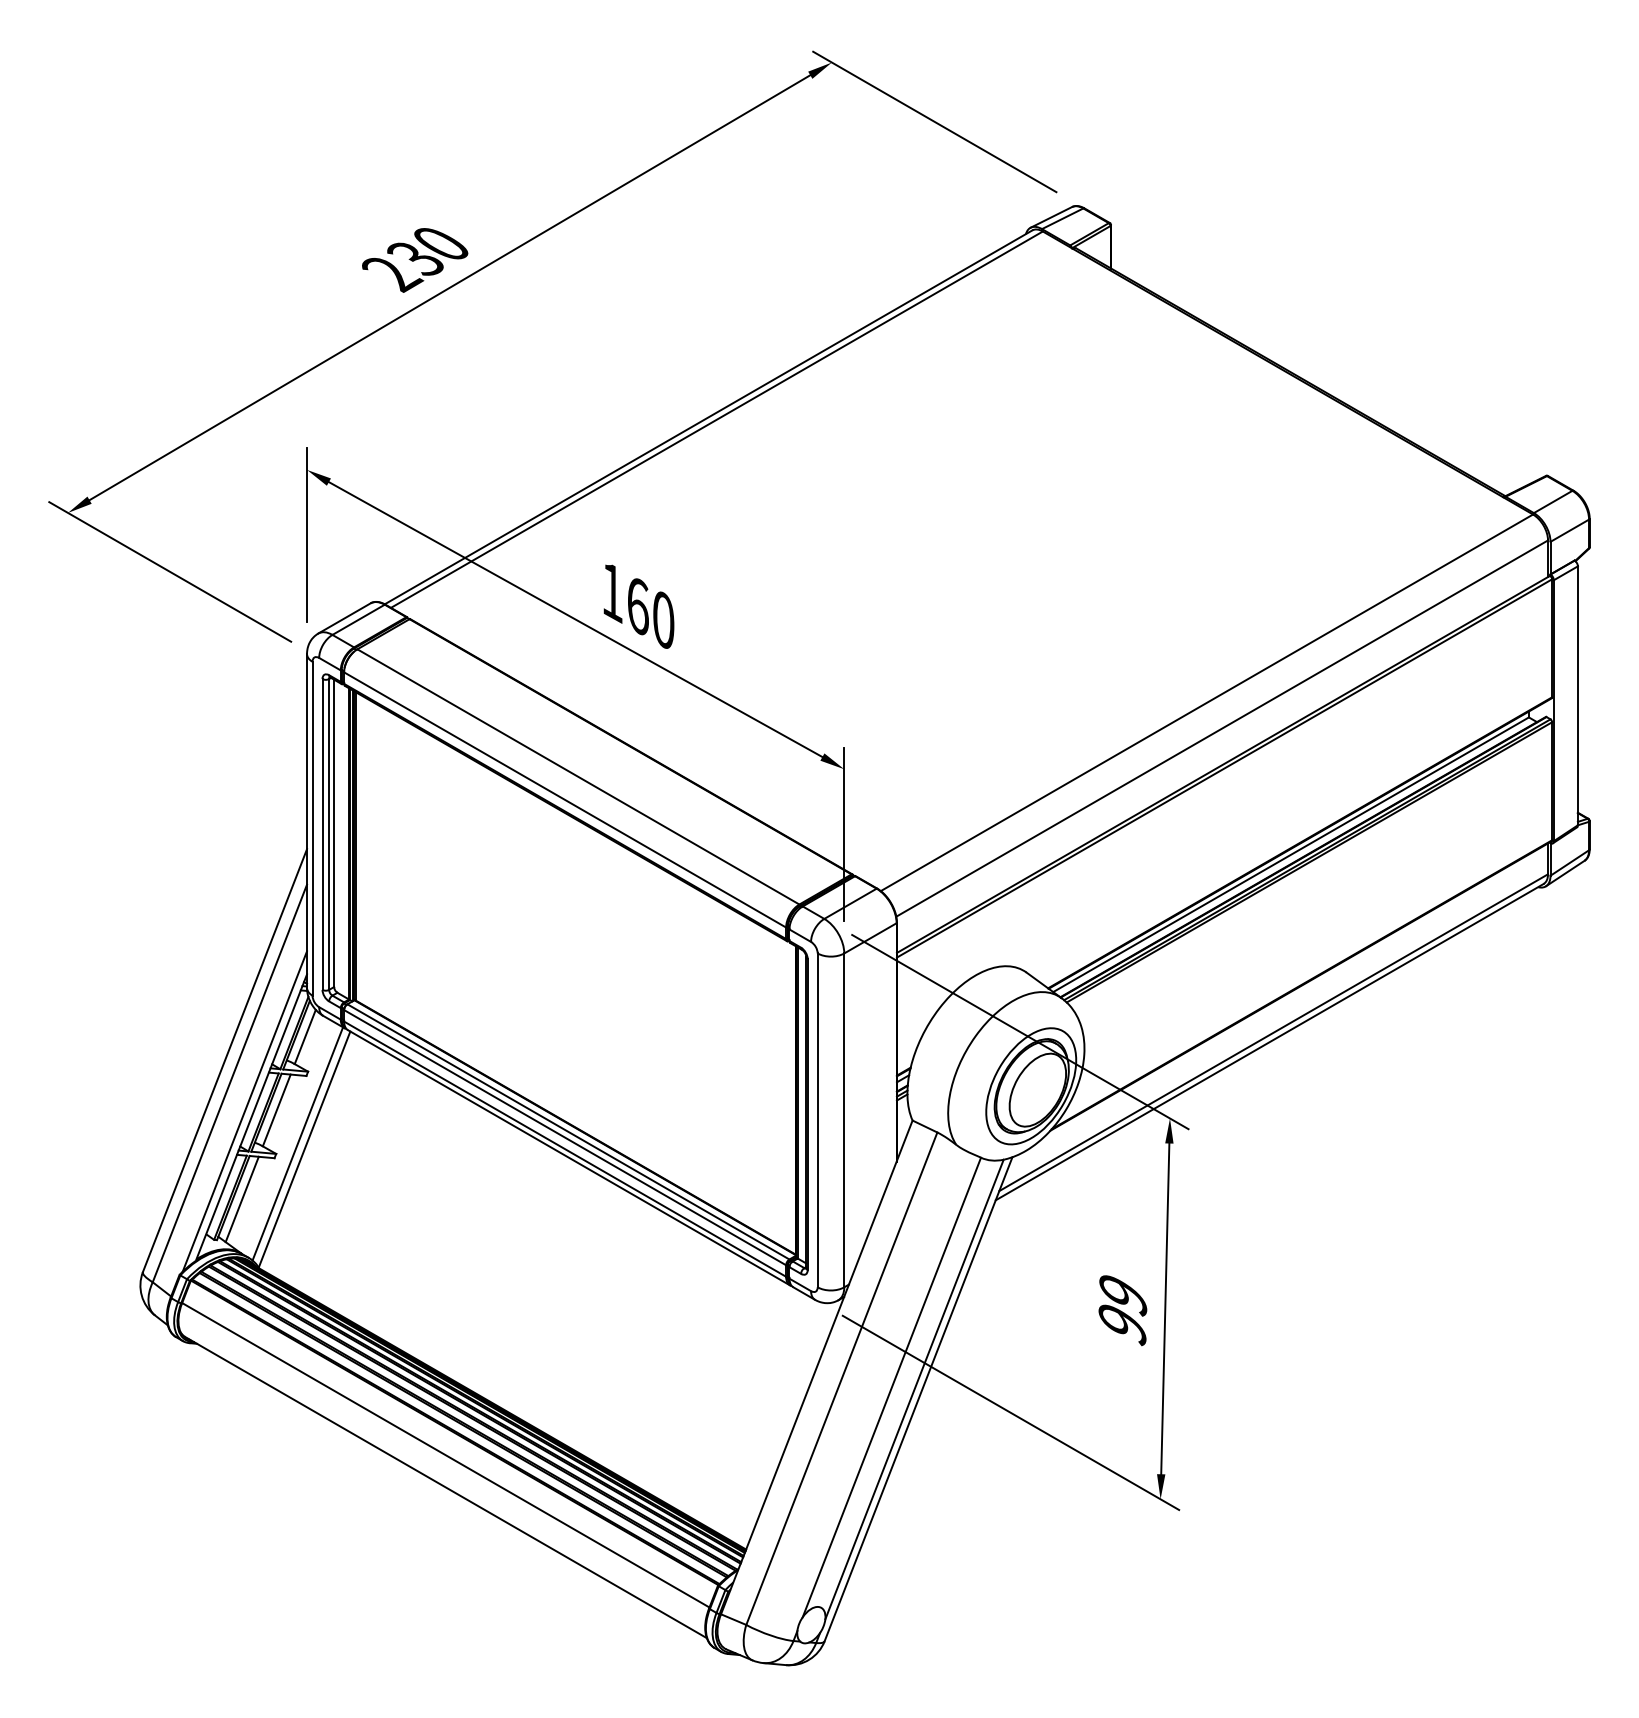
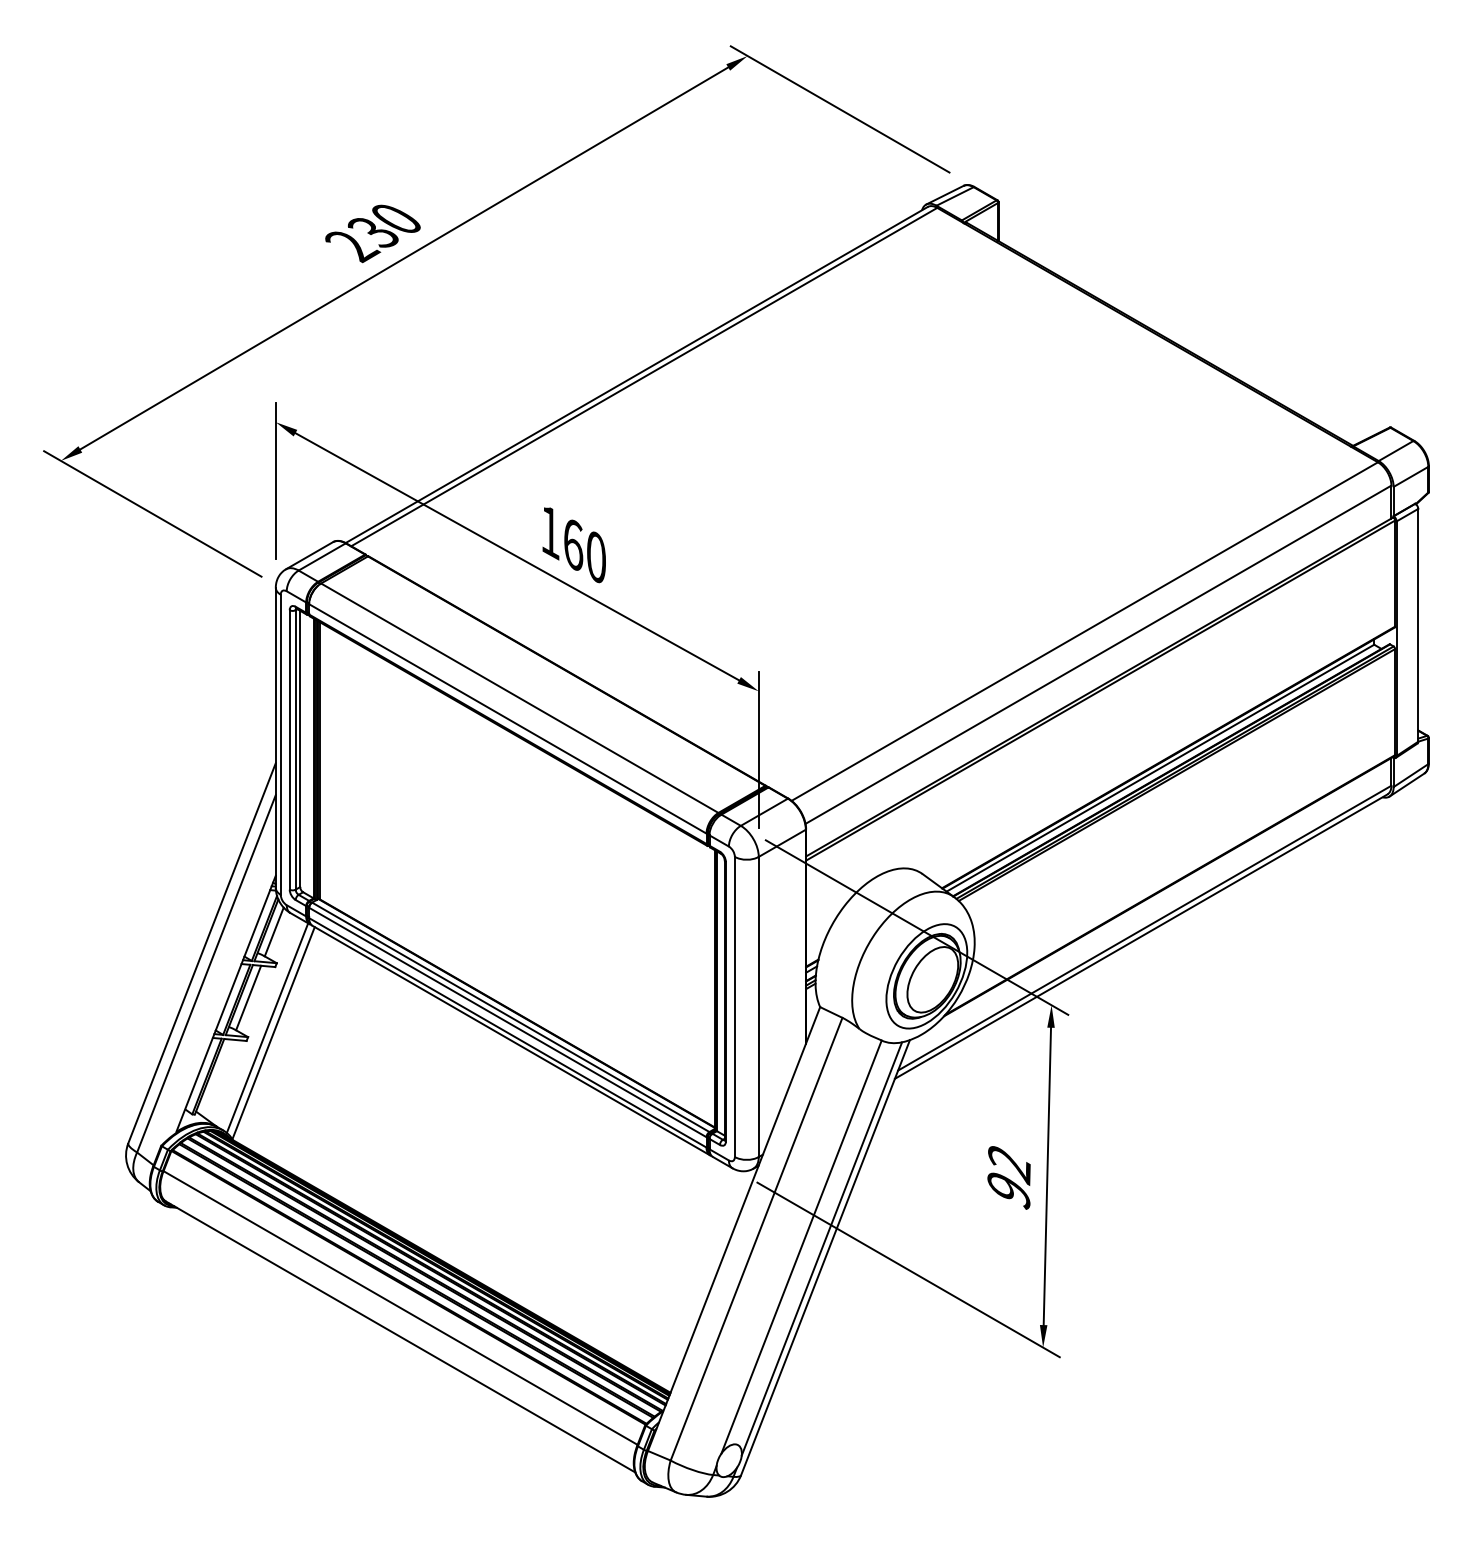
line: (244, 1110) -> (219, 998), removed
line: (242, 1198) -> (217, 1077), removed
text: (1123, 1296) -> (1009, 1165), 99 -> 92

